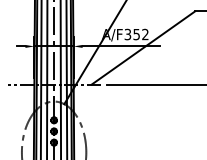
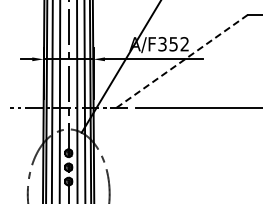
line: (143, 48) -> (182, 61), solid -> dashed

